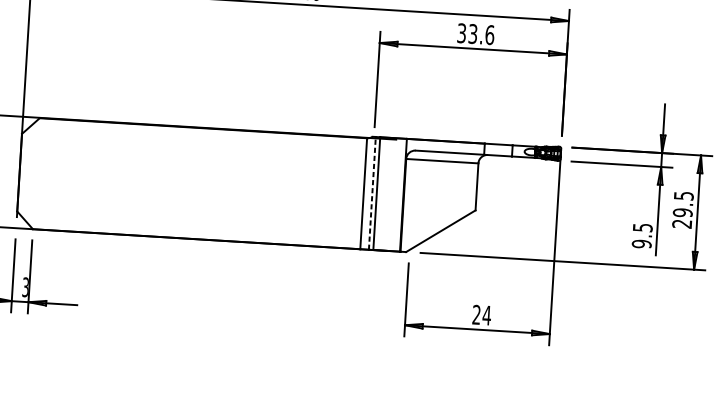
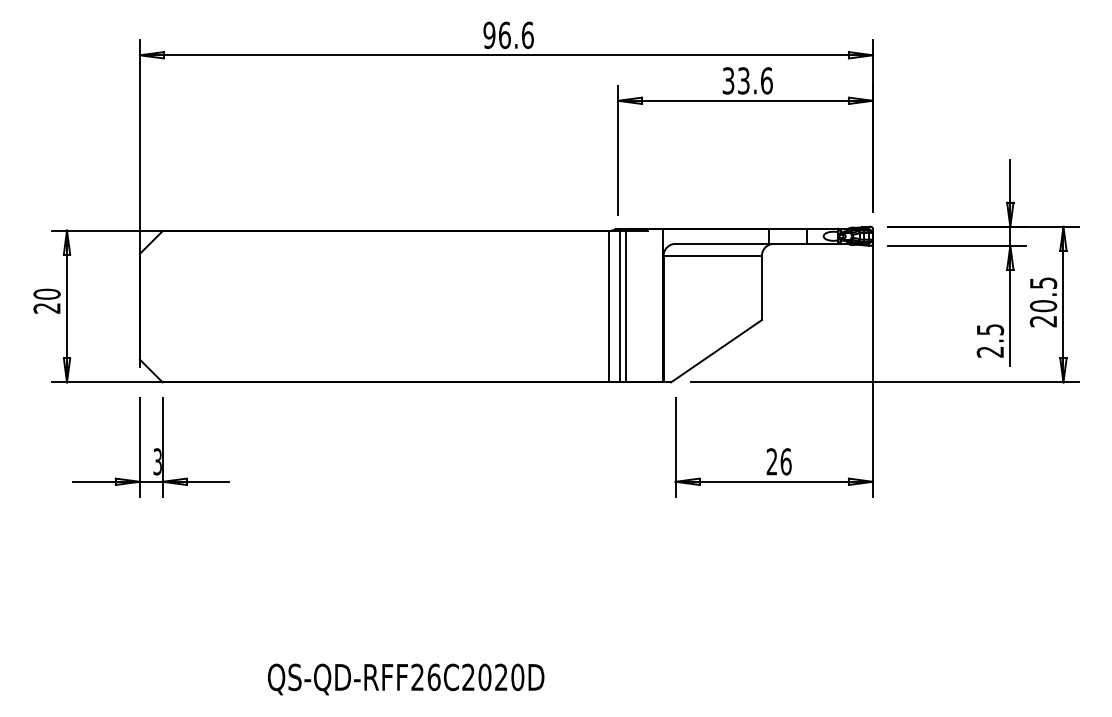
line: (372, 193) -> (620, 305), dashed -> solid
text: (682, 213) -> (1043, 306), 29.5 -> 20.5
text: (641, 243) -> (990, 351), 9.5 -> 2.5
text: (486, 315) -> (785, 461), 24 -> 26

